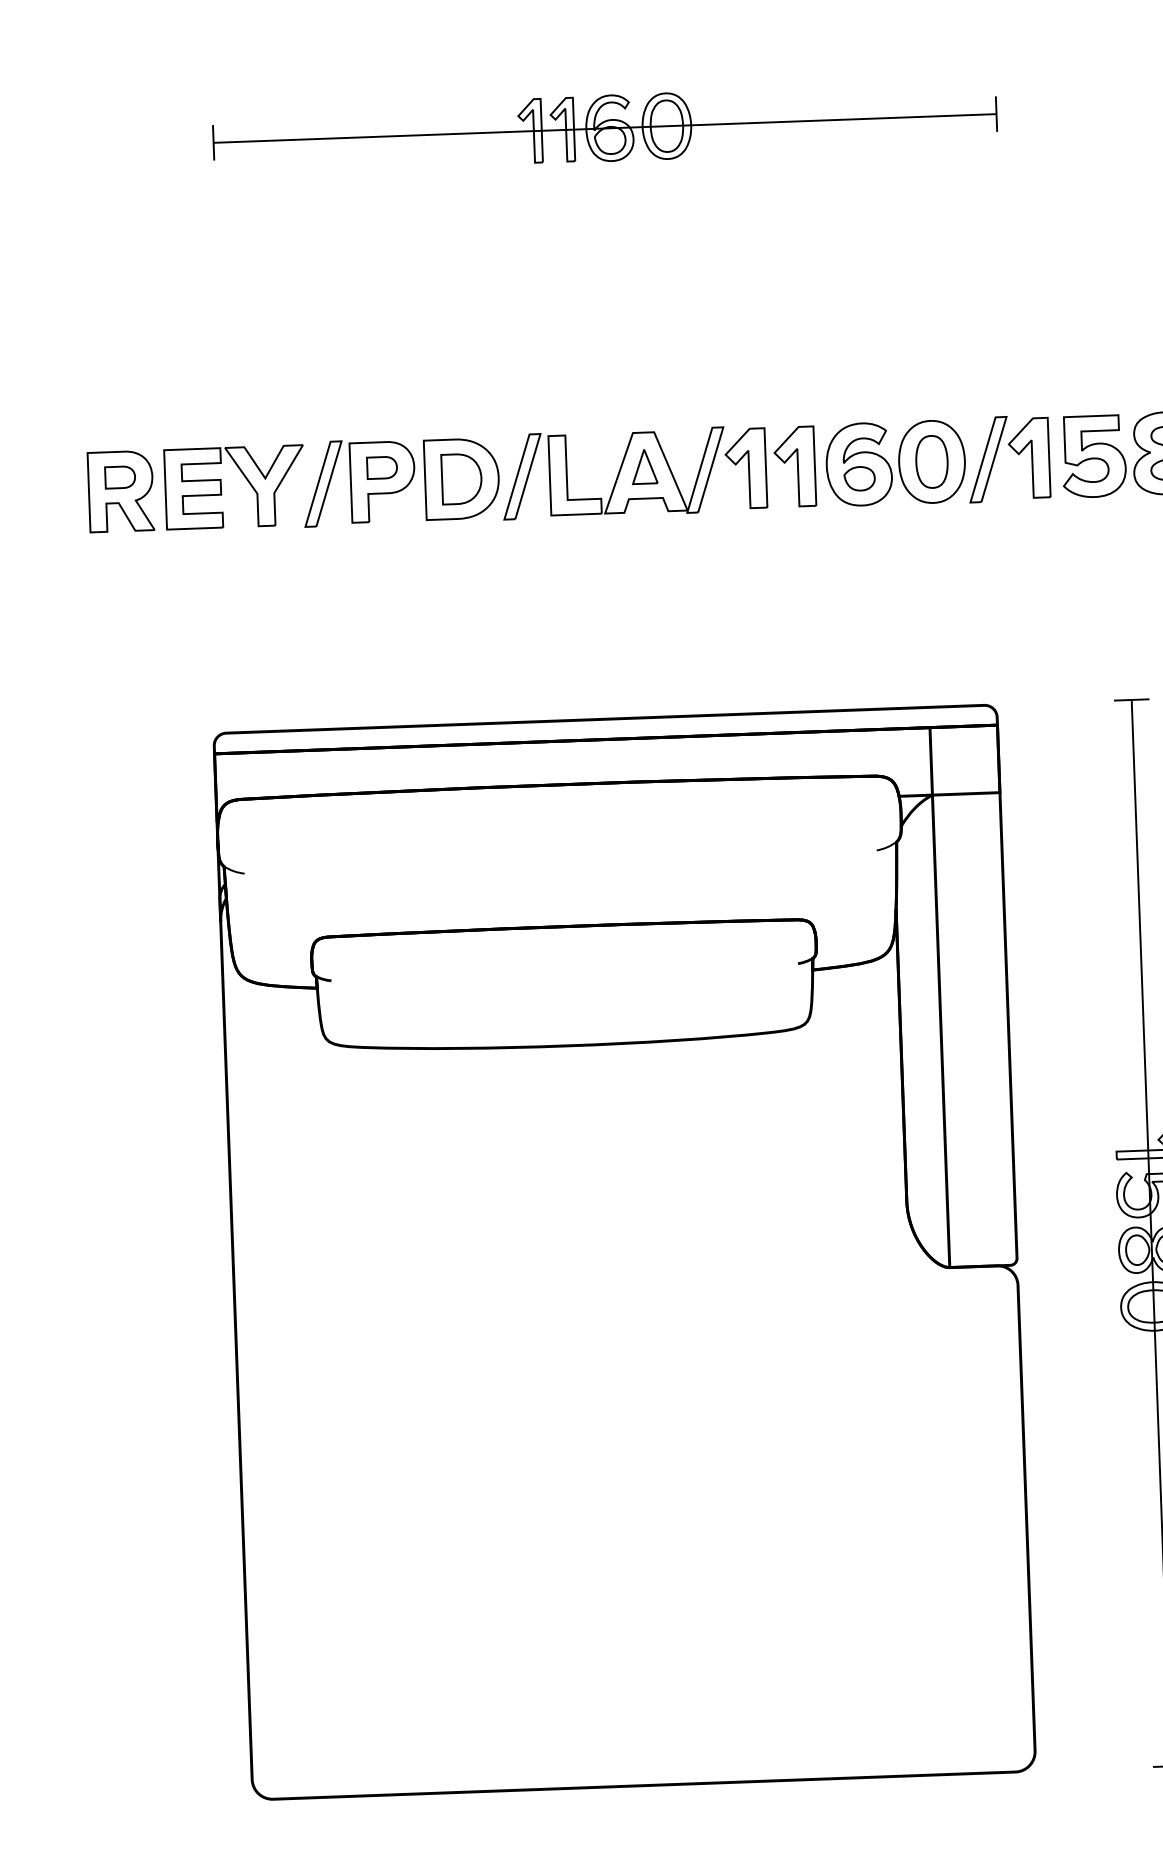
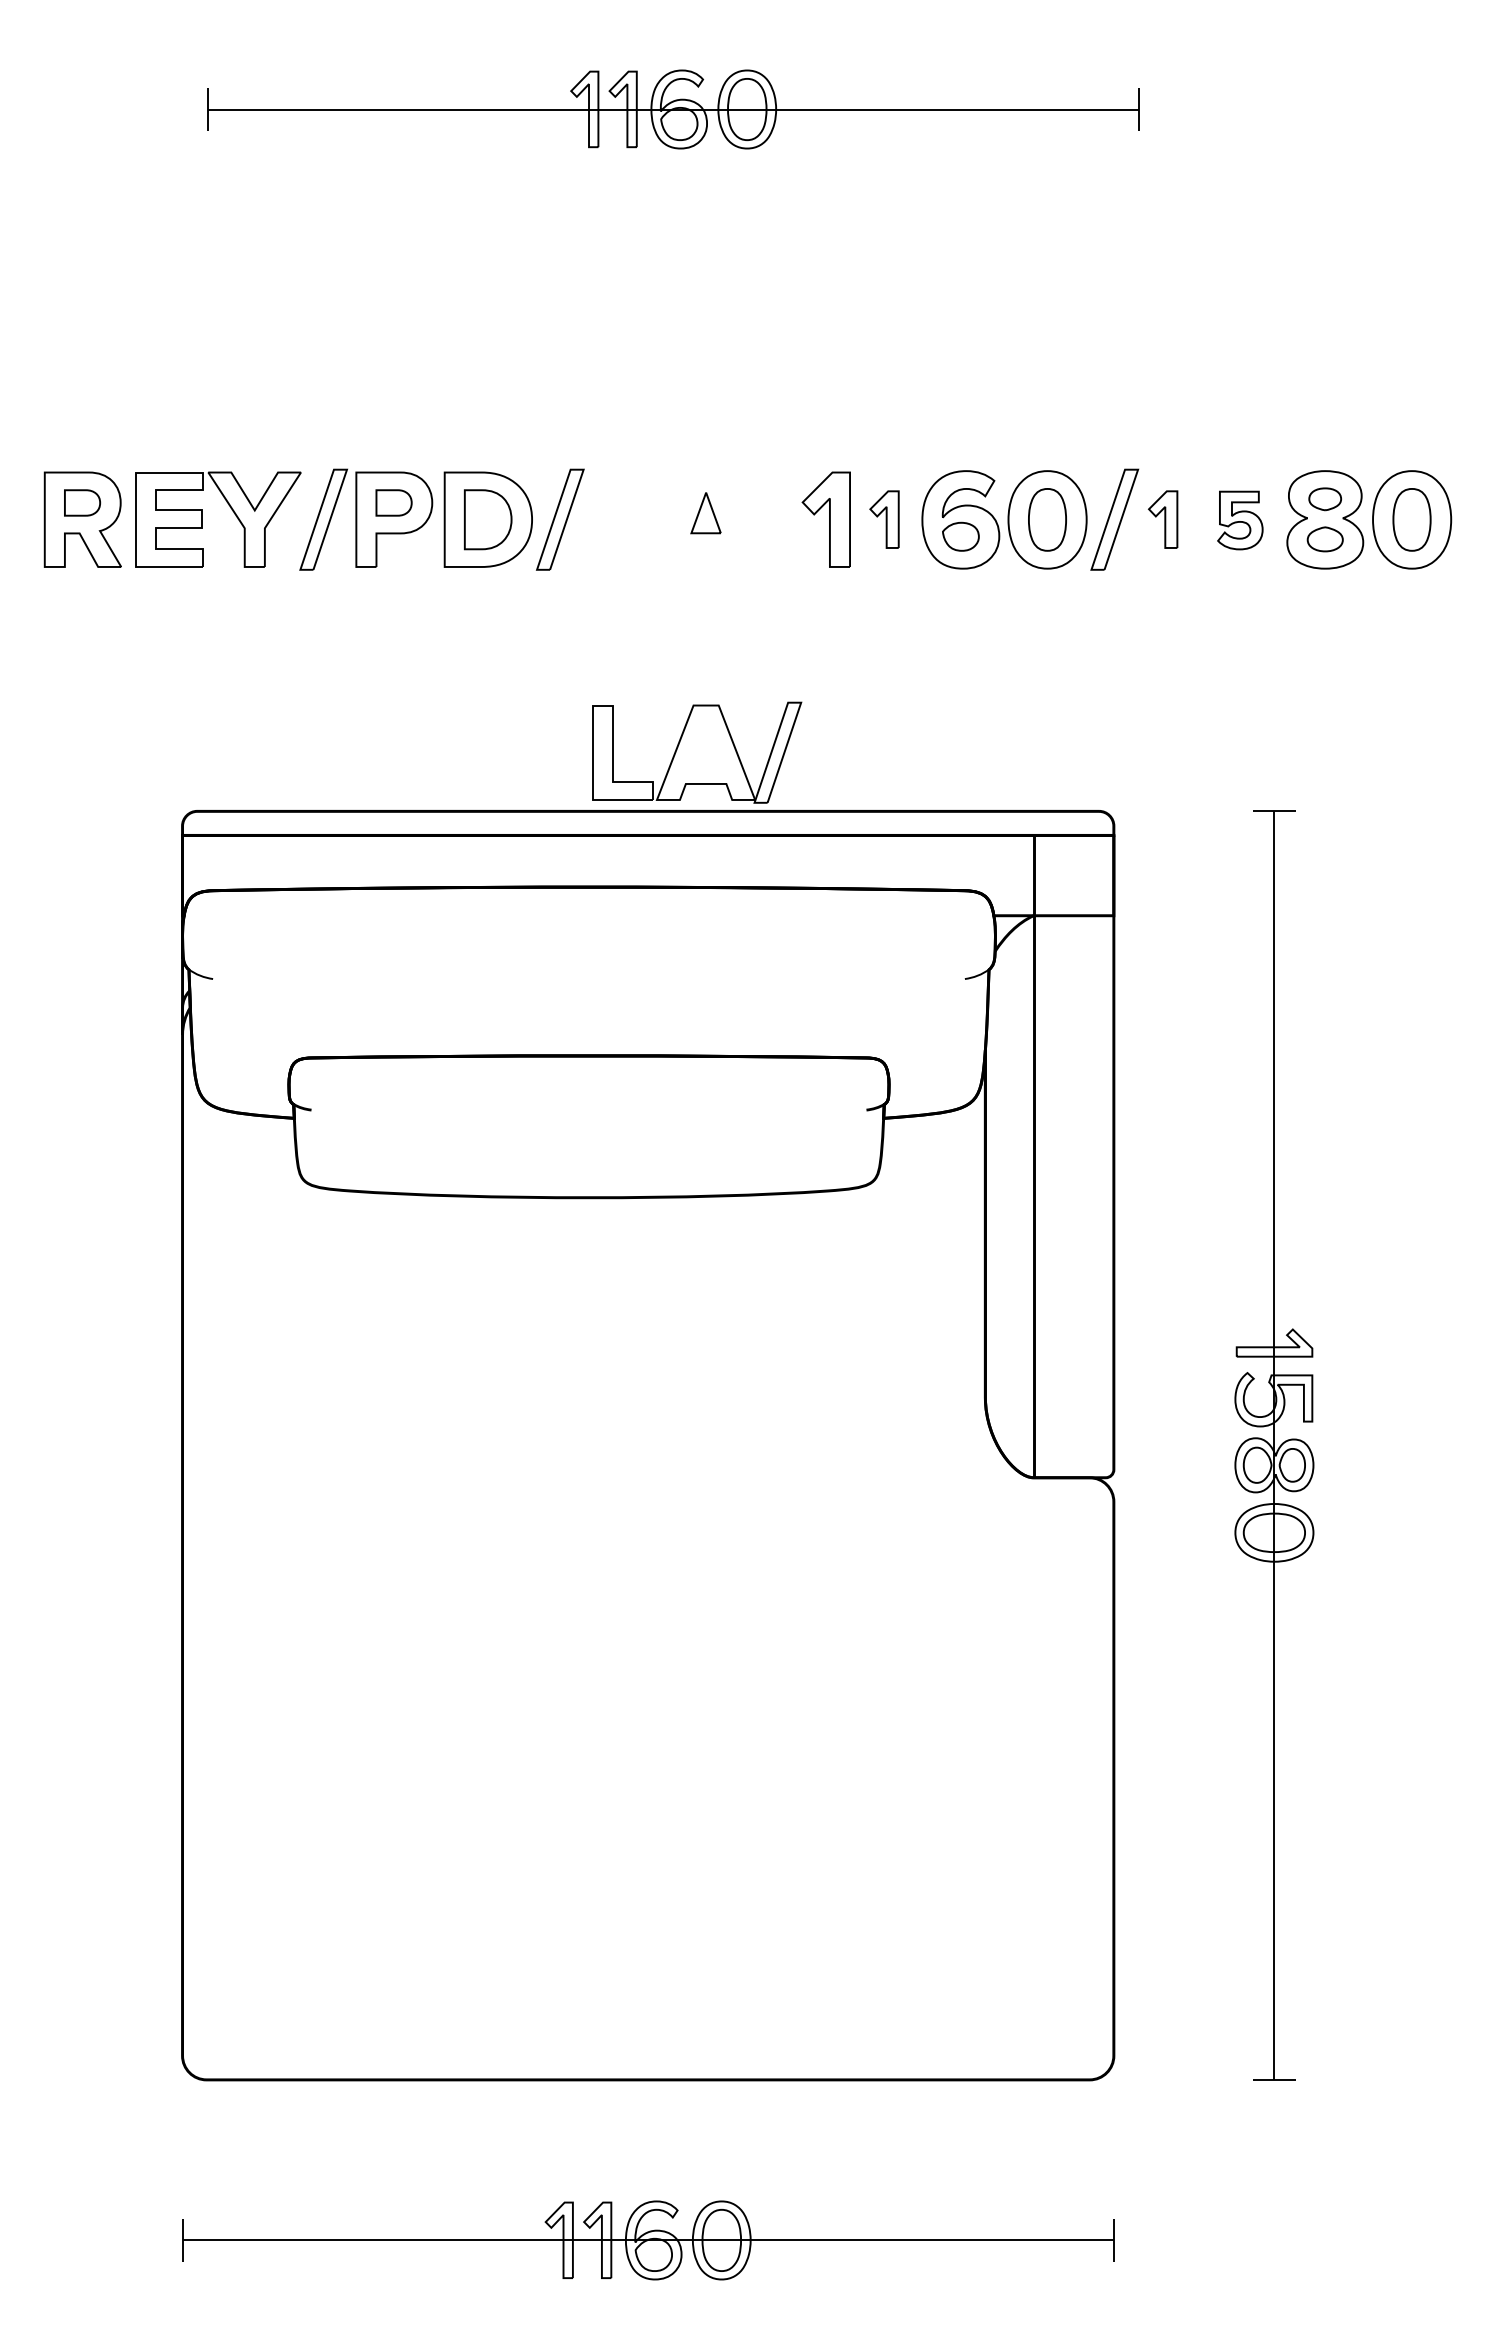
part: (1094, 456) -> (1240, 520), size x0.6
part: (1028, 458) -> (1162, 519), size x0.6
part: (794, 466) -> (884, 519), size x0.6
part: (637, 472) -> (697, 752), moved

